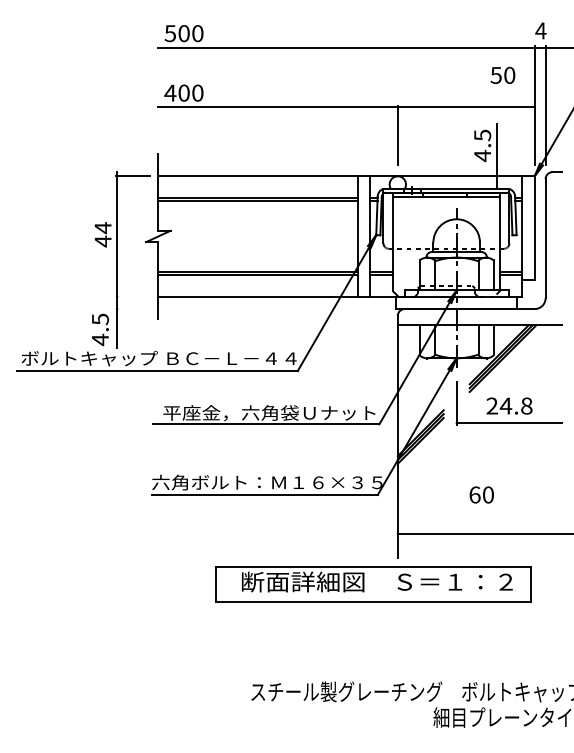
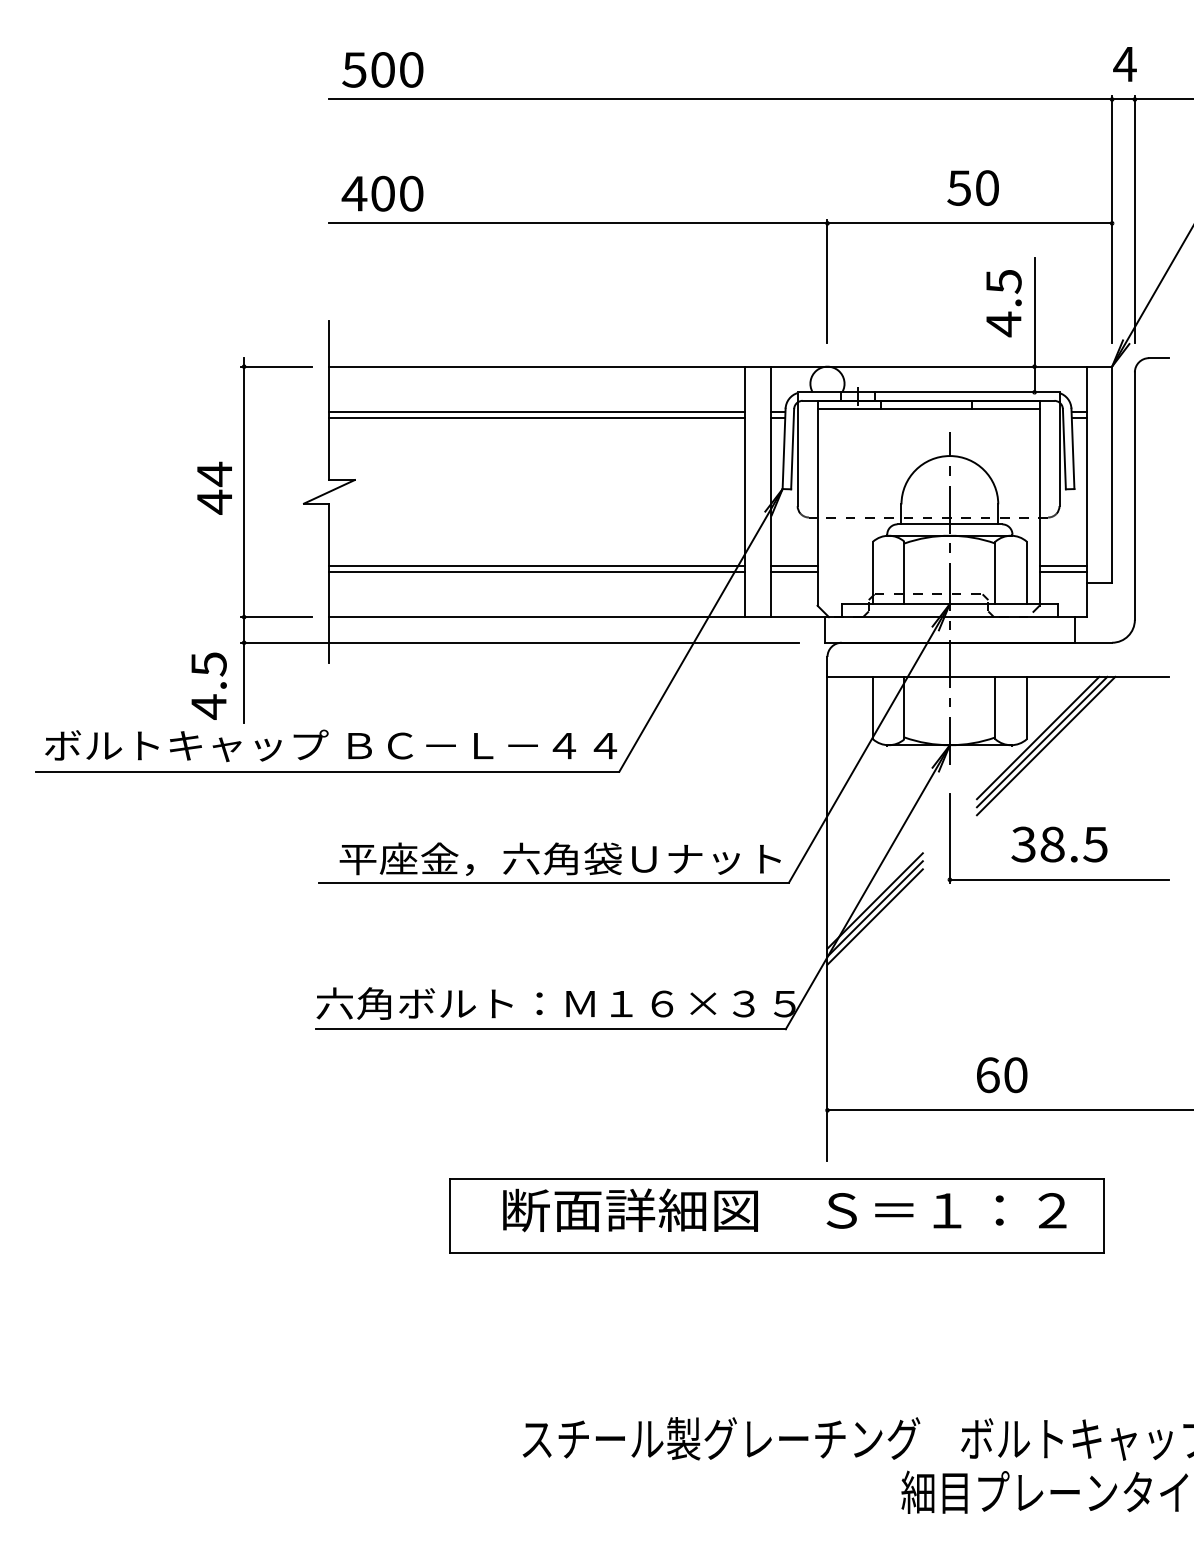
text: (502, 74) -> (972, 186), moved
line: (132, 296) -> (275, 616), added
line: (249, 309) -> (519, 643), added
text: (509, 405) -> (1059, 843), 24.8 -> 38.5
text: (481, 494) -> (1001, 1074), moved

